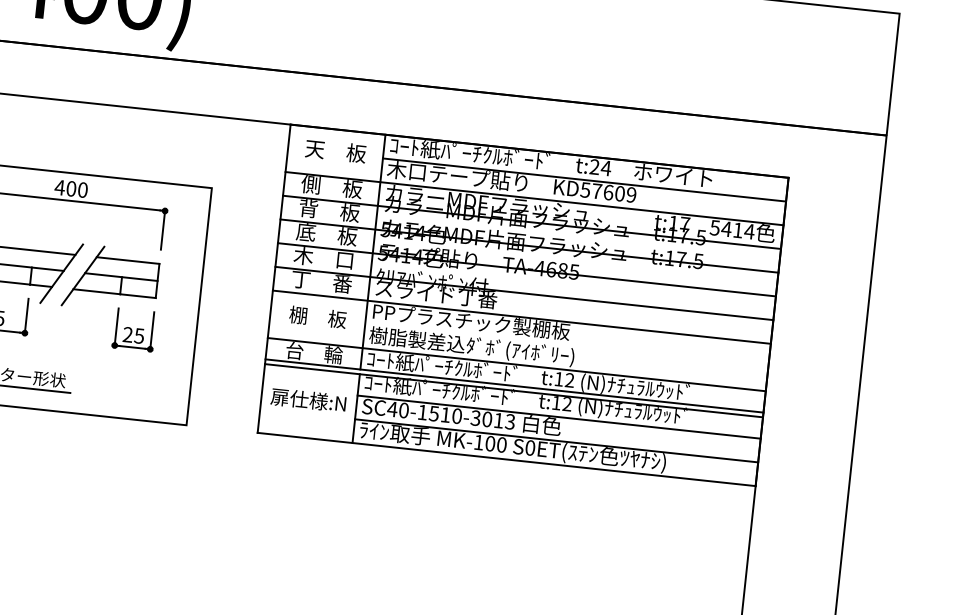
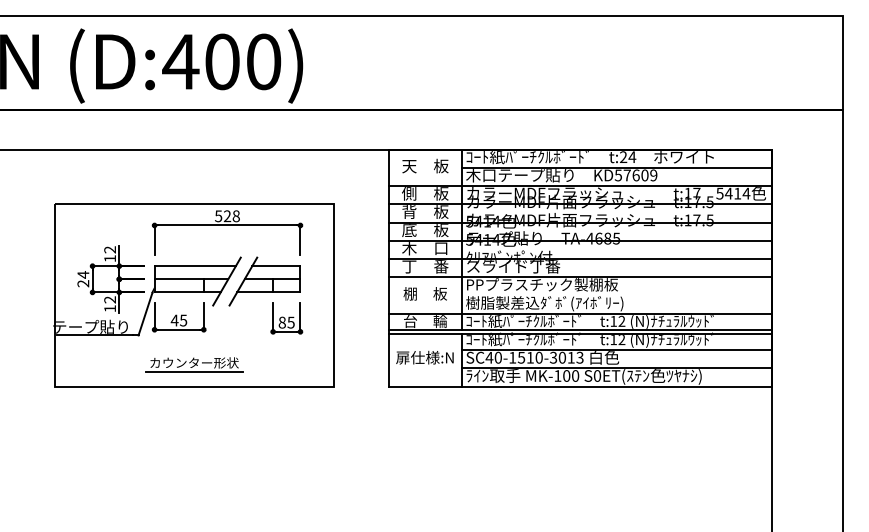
text: (70, 189) -> (226, 216), 400 -> 528
text: (126, 334) -> (281, 322), 25 -> 85

